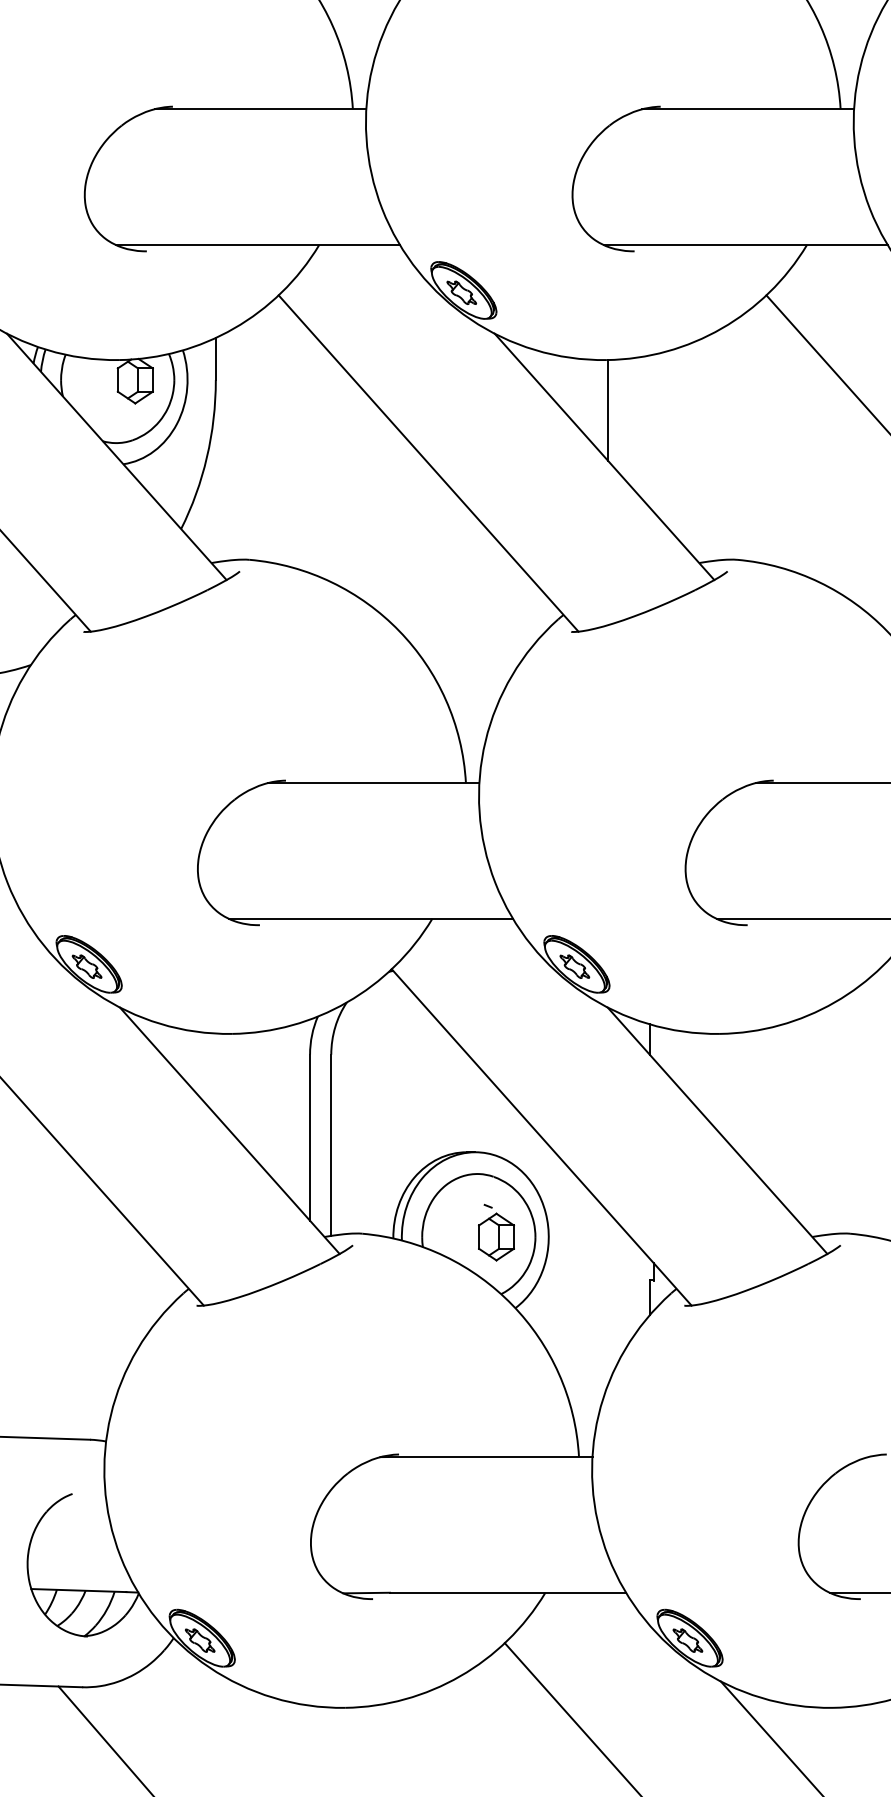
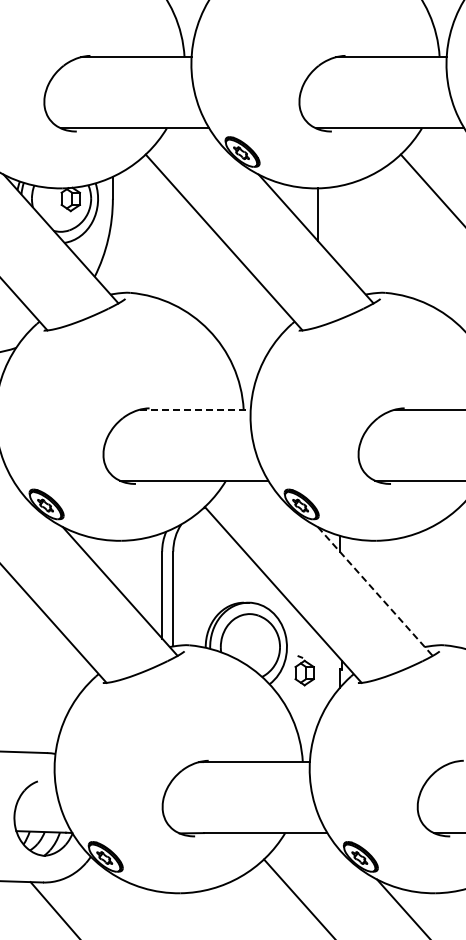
line: (373, 782) -> (195, 409), solid -> dashed
line: (717, 1130) -> (375, 591), solid -> dashed
part: (496, 1232) -> (304, 670), moved

